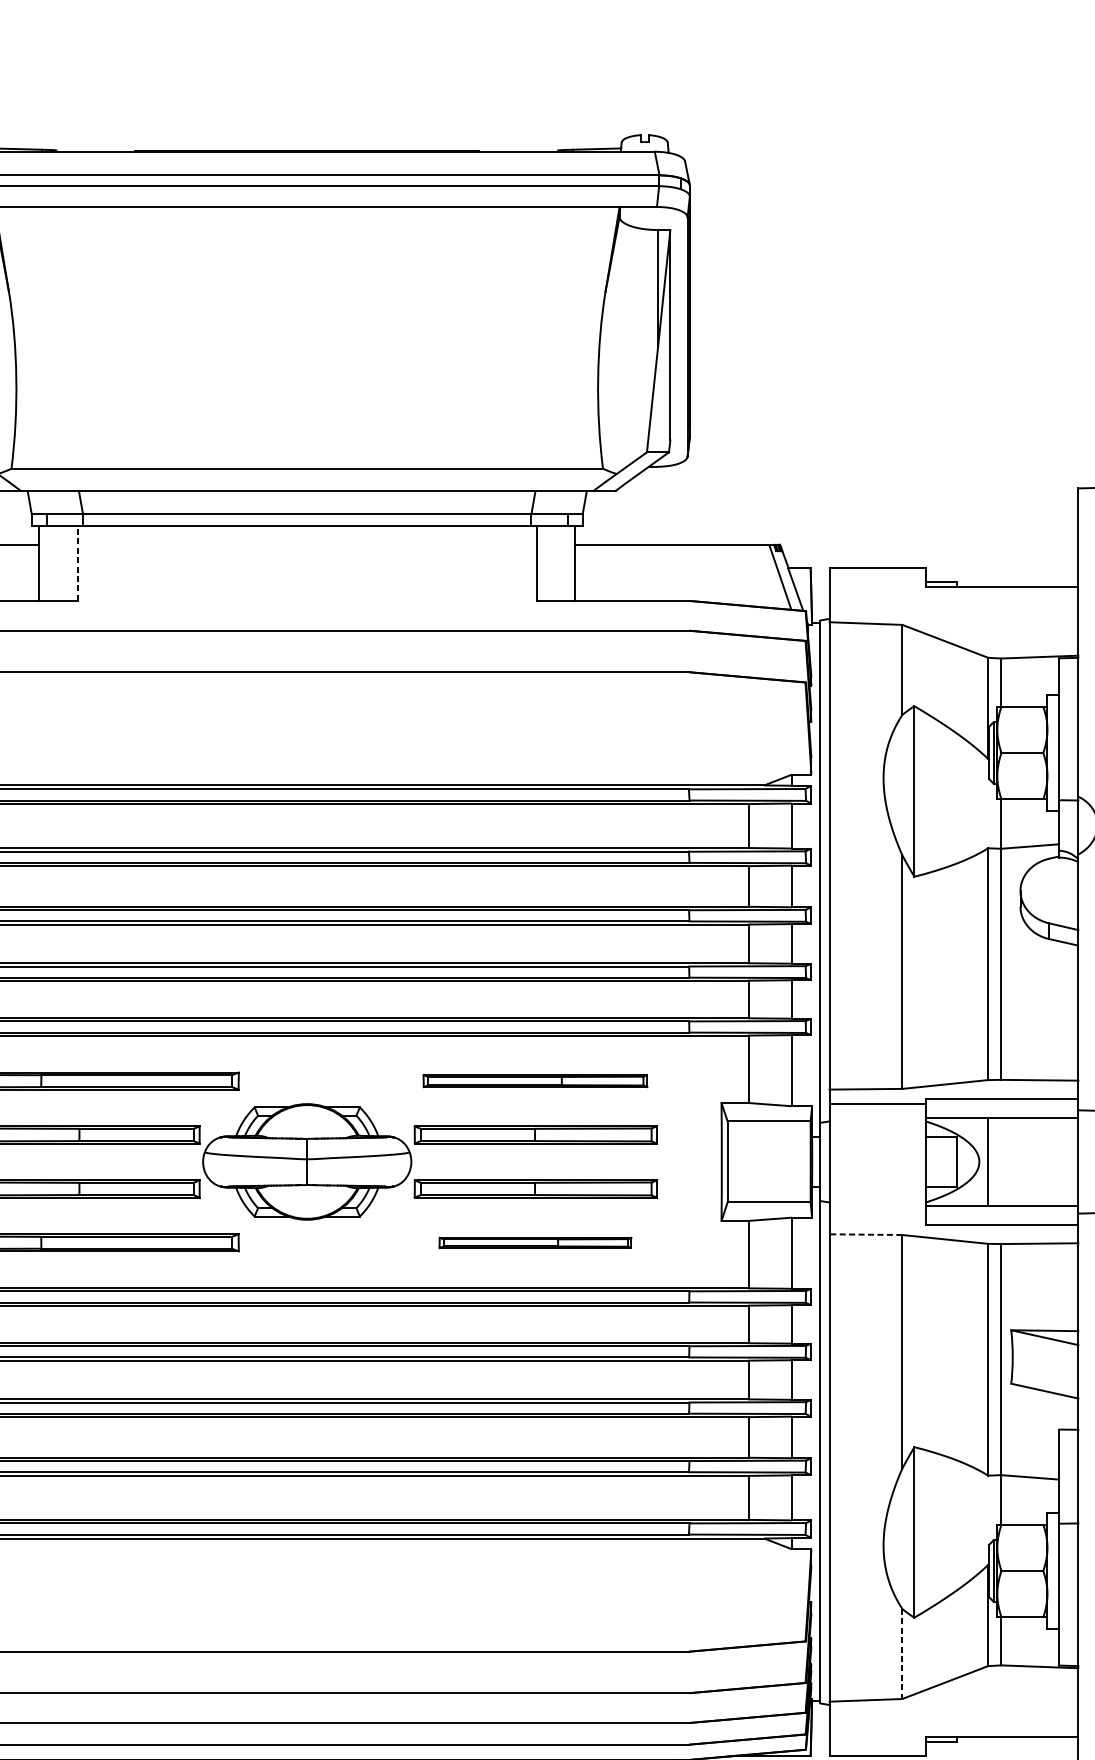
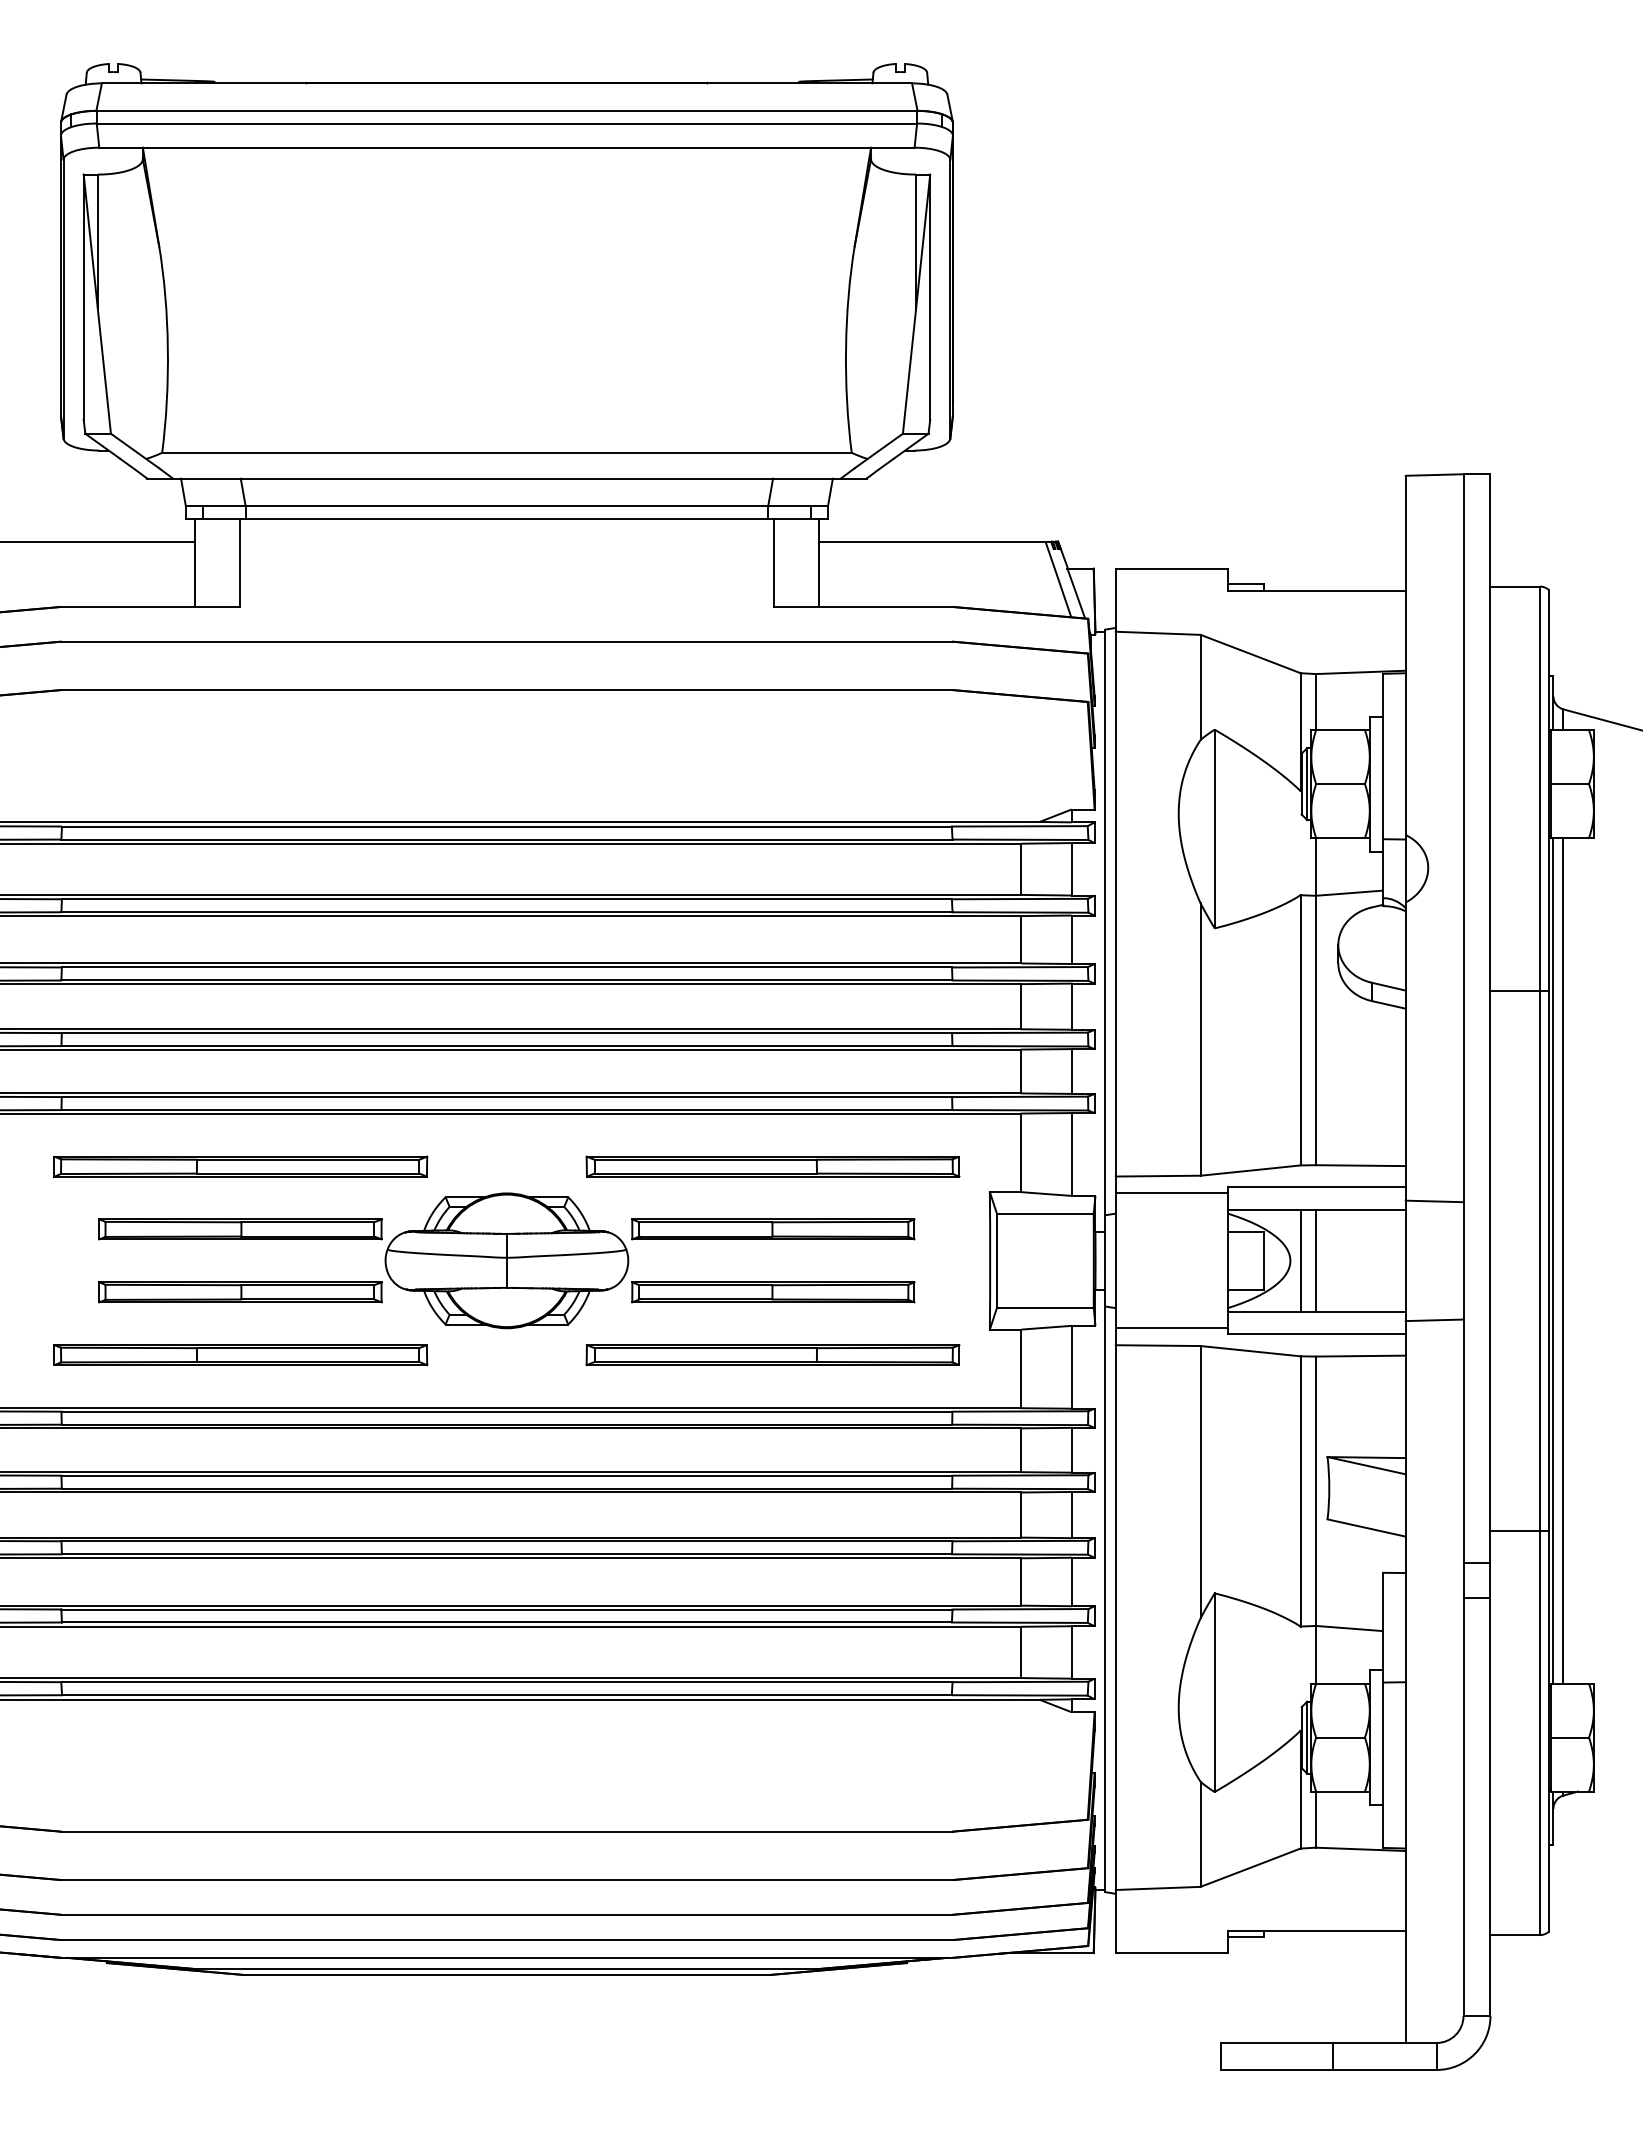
line: (77, 563) -> (239, 563), dashed -> solid
part: (535, 1080) -> (772, 1166), size x1.43
line: (1000, 1161) -> (1315, 1260), added
line: (877, 1219) -> (1171, 1328), added
line: (865, 1234) -> (1157, 1345), dashed -> solid
part: (535, 1243) -> (772, 1355), size x1.67
line: (902, 1654) -> (1200, 1834), dashed -> solid

